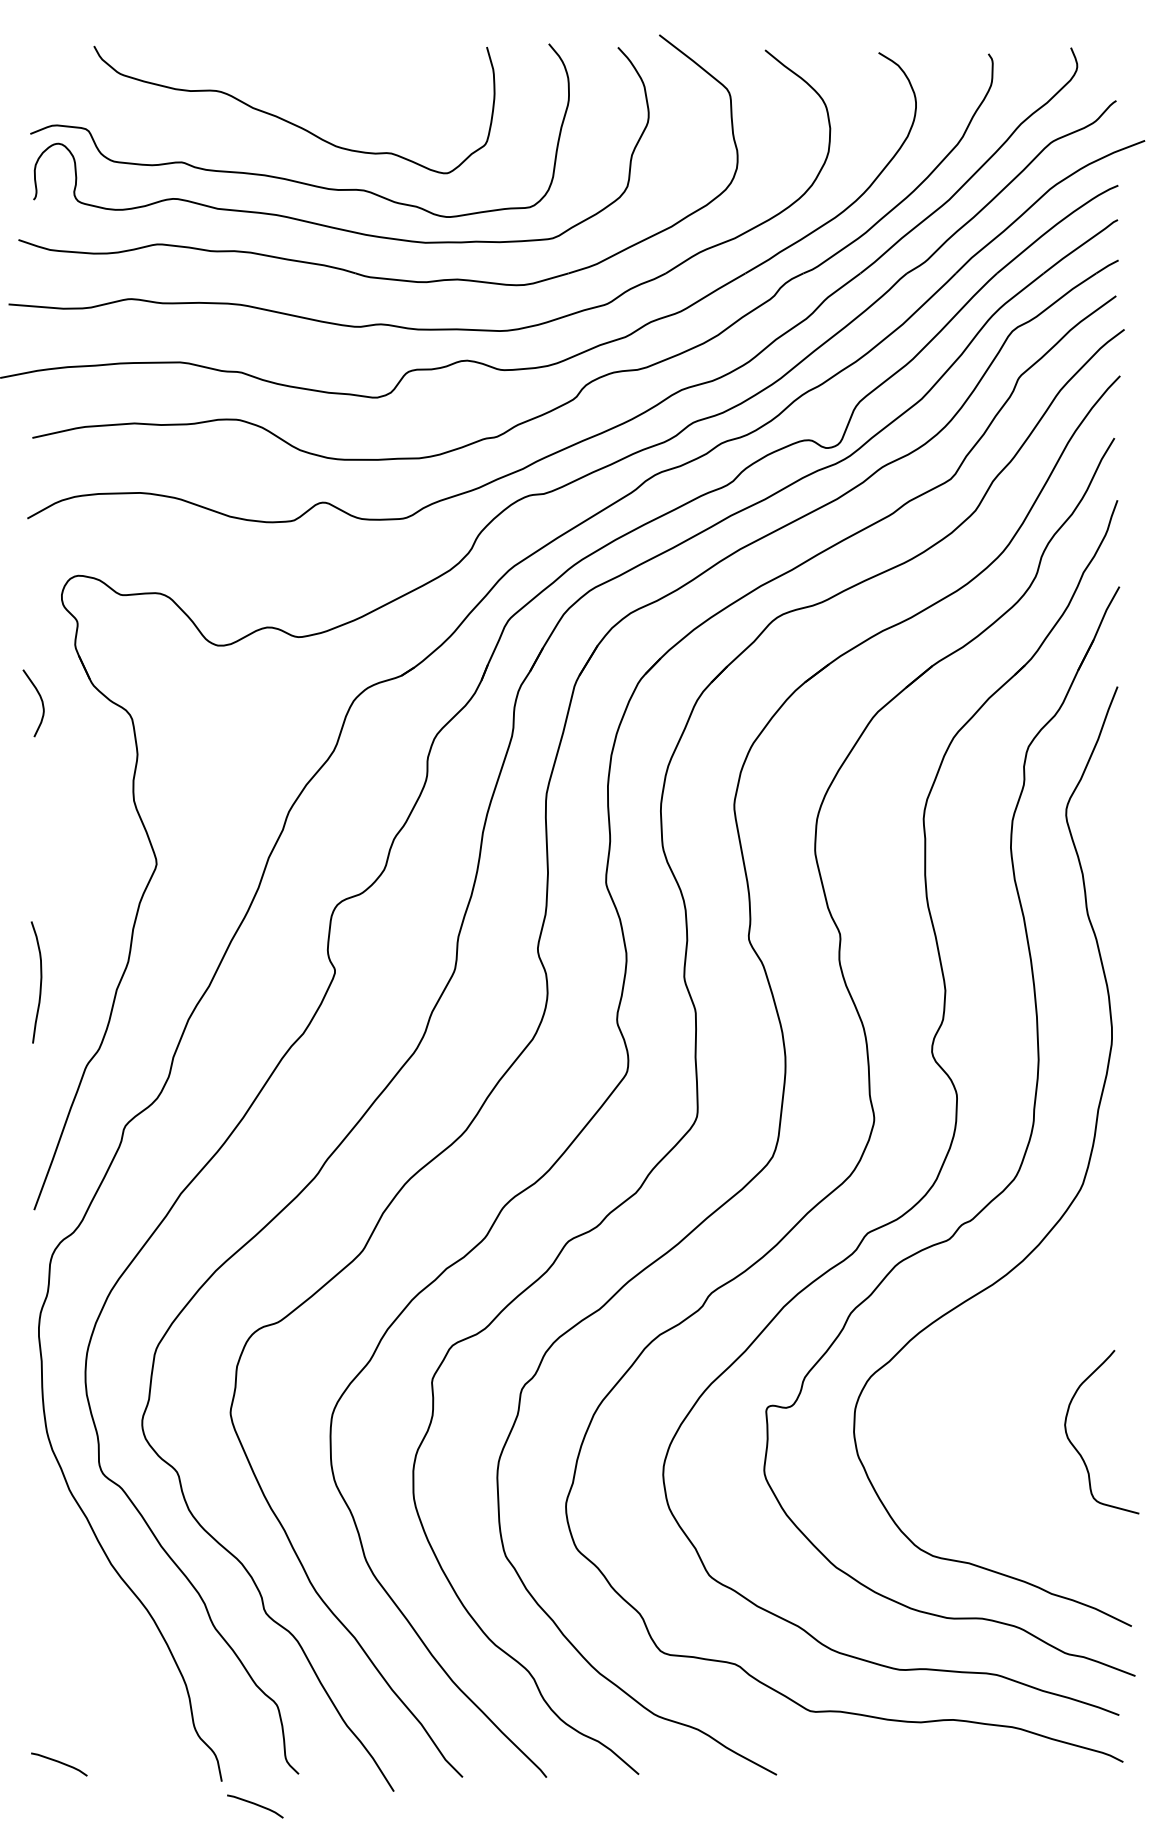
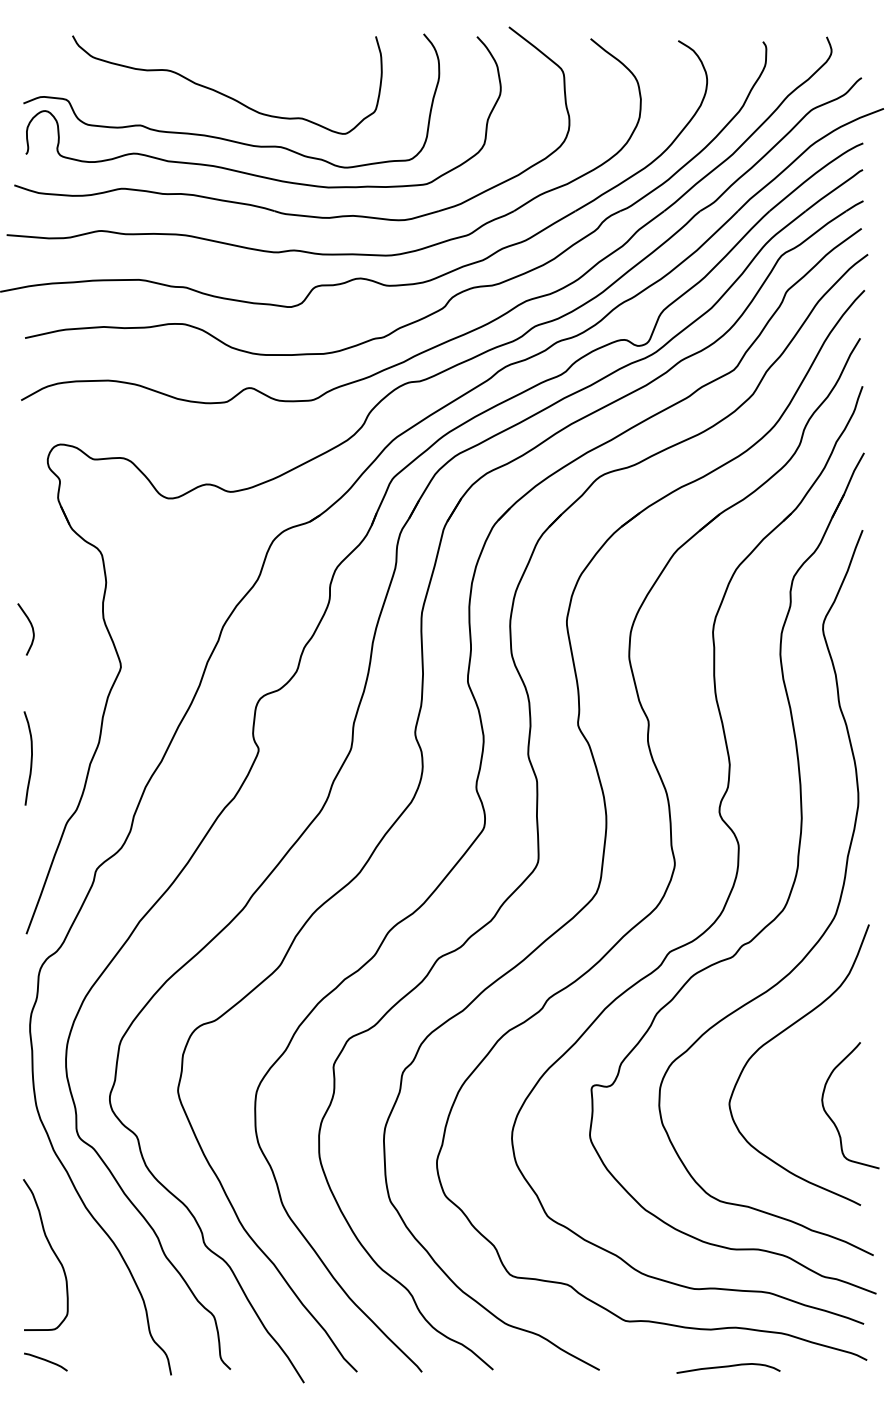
curve: (41, 703) -> (32, 629), moved
curve: (1008, 1341) -> (778, 1035), added
curve: (67, 1620) -> (52, 1250), added
curve: (943, 1770) -> (728, 1366), added
curve: (255, 1805) -> (197, 1393), removed

